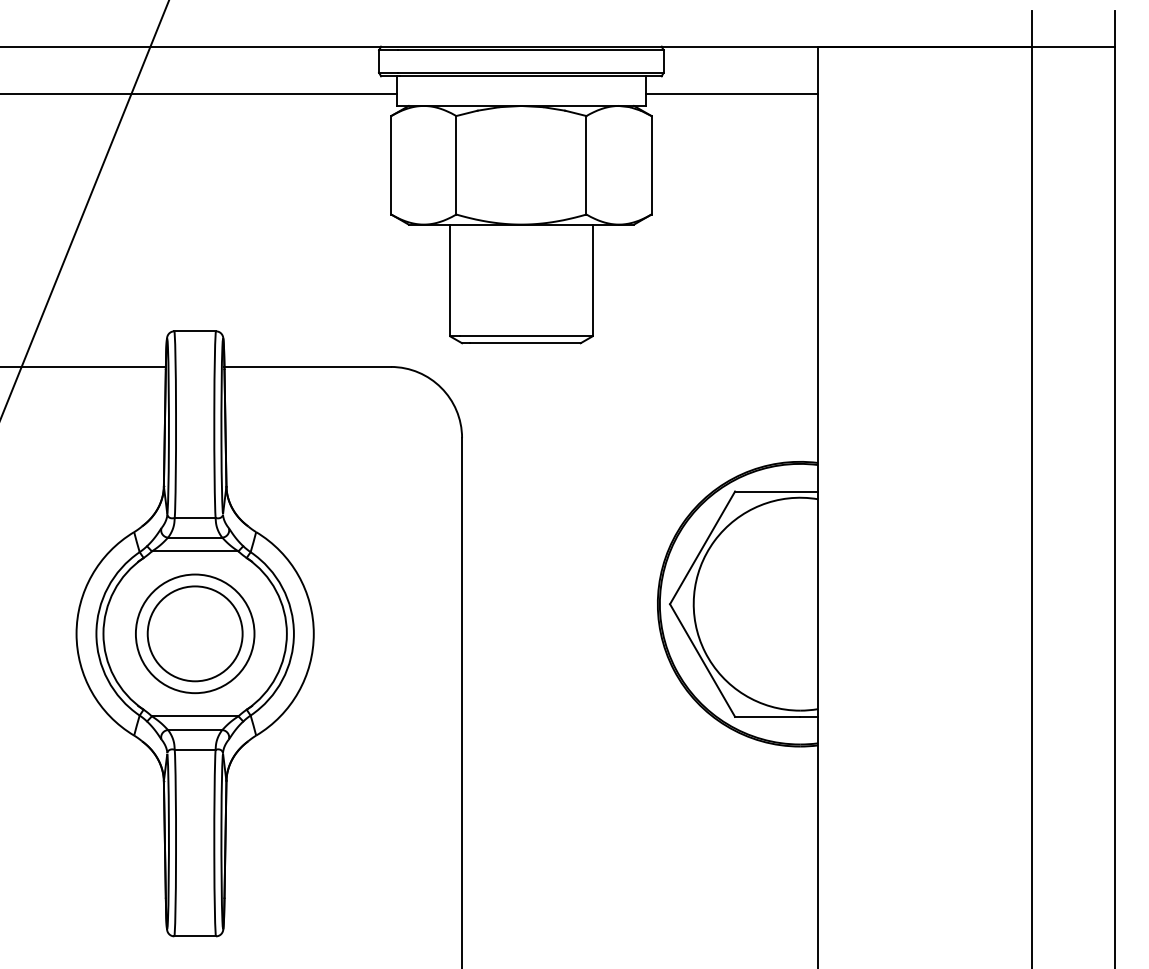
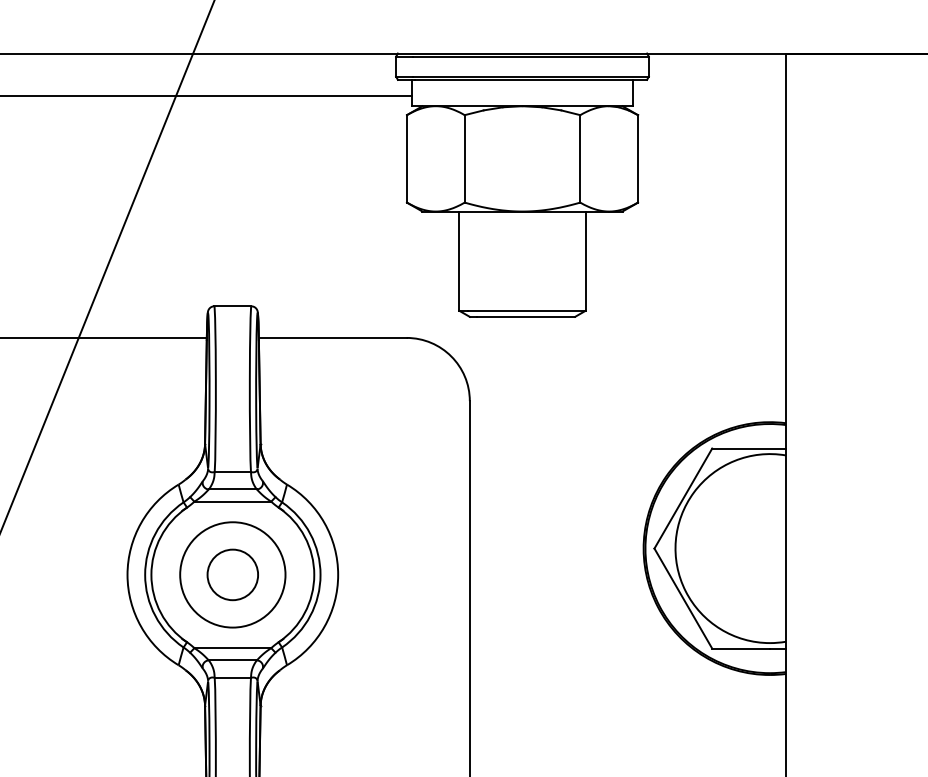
line: (731, 94) -> (709, 96), removed
circle: (194, 633) -> (232, 574), size x0.6

